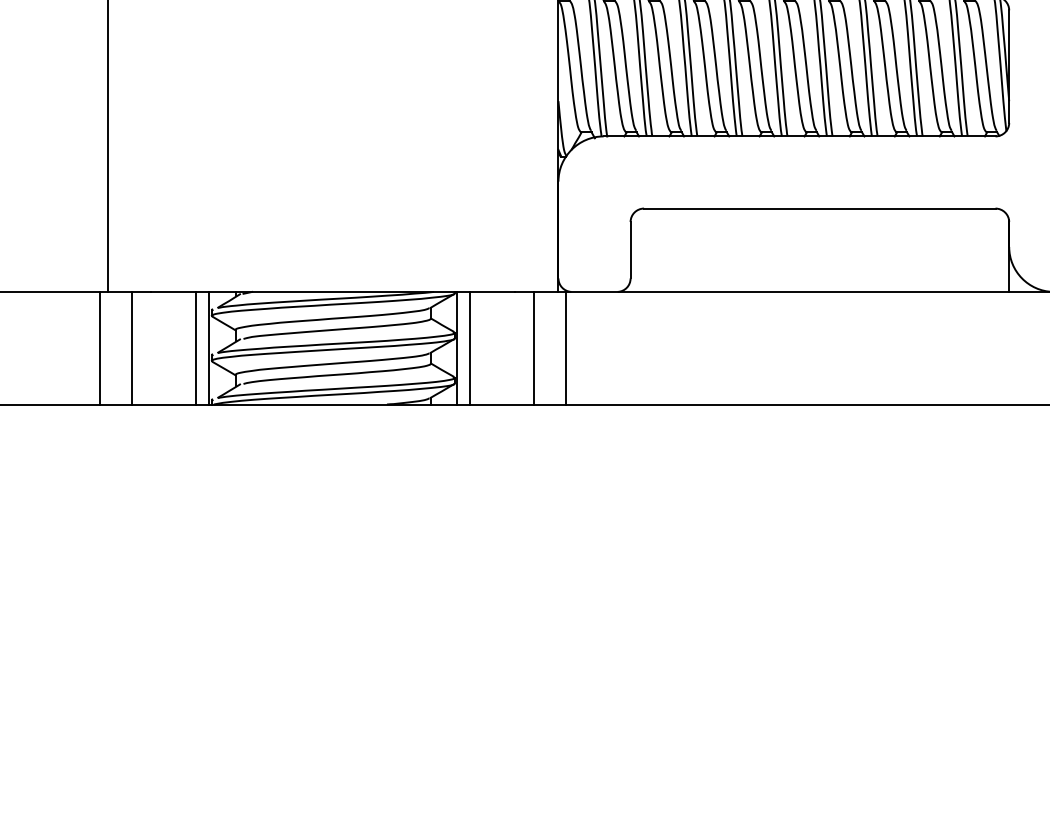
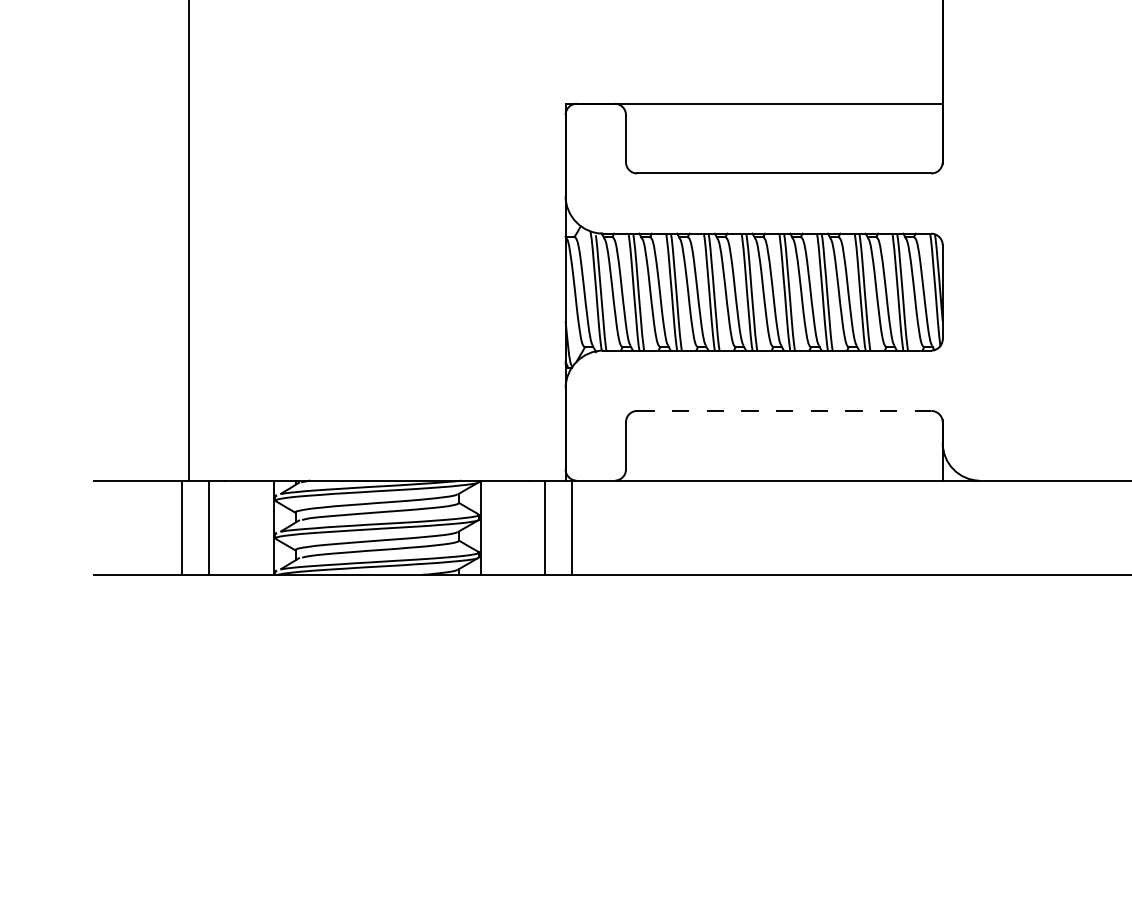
line: (820, 208) -> (784, 410), solid -> dashed
line: (196, 347) -> (262, 527), removed
line: (469, 347) -> (491, 527), removed

